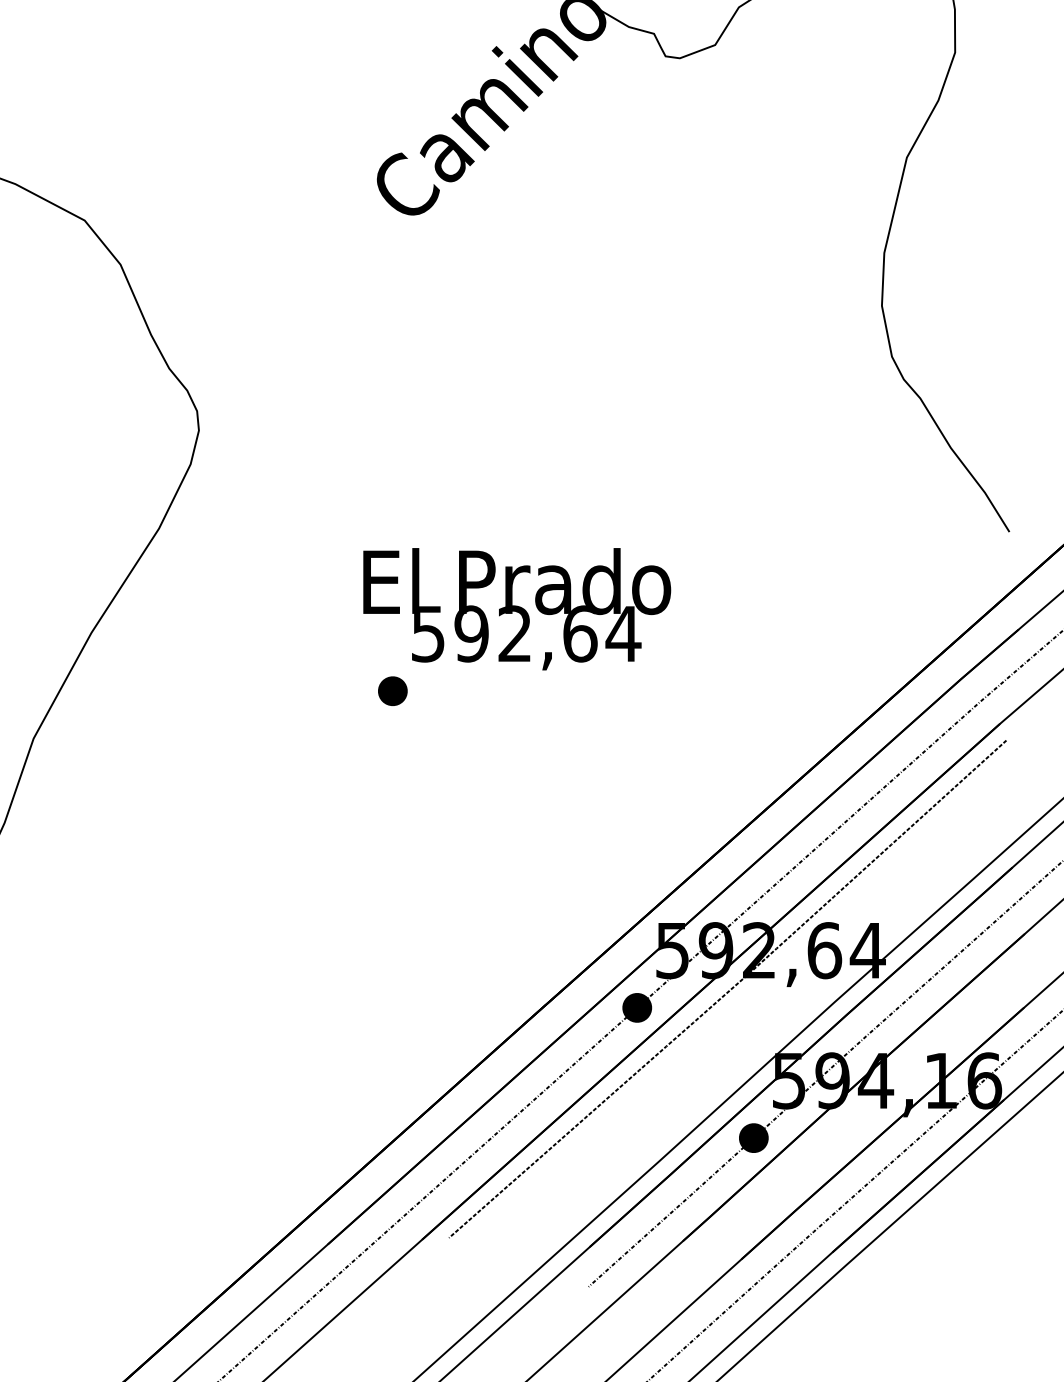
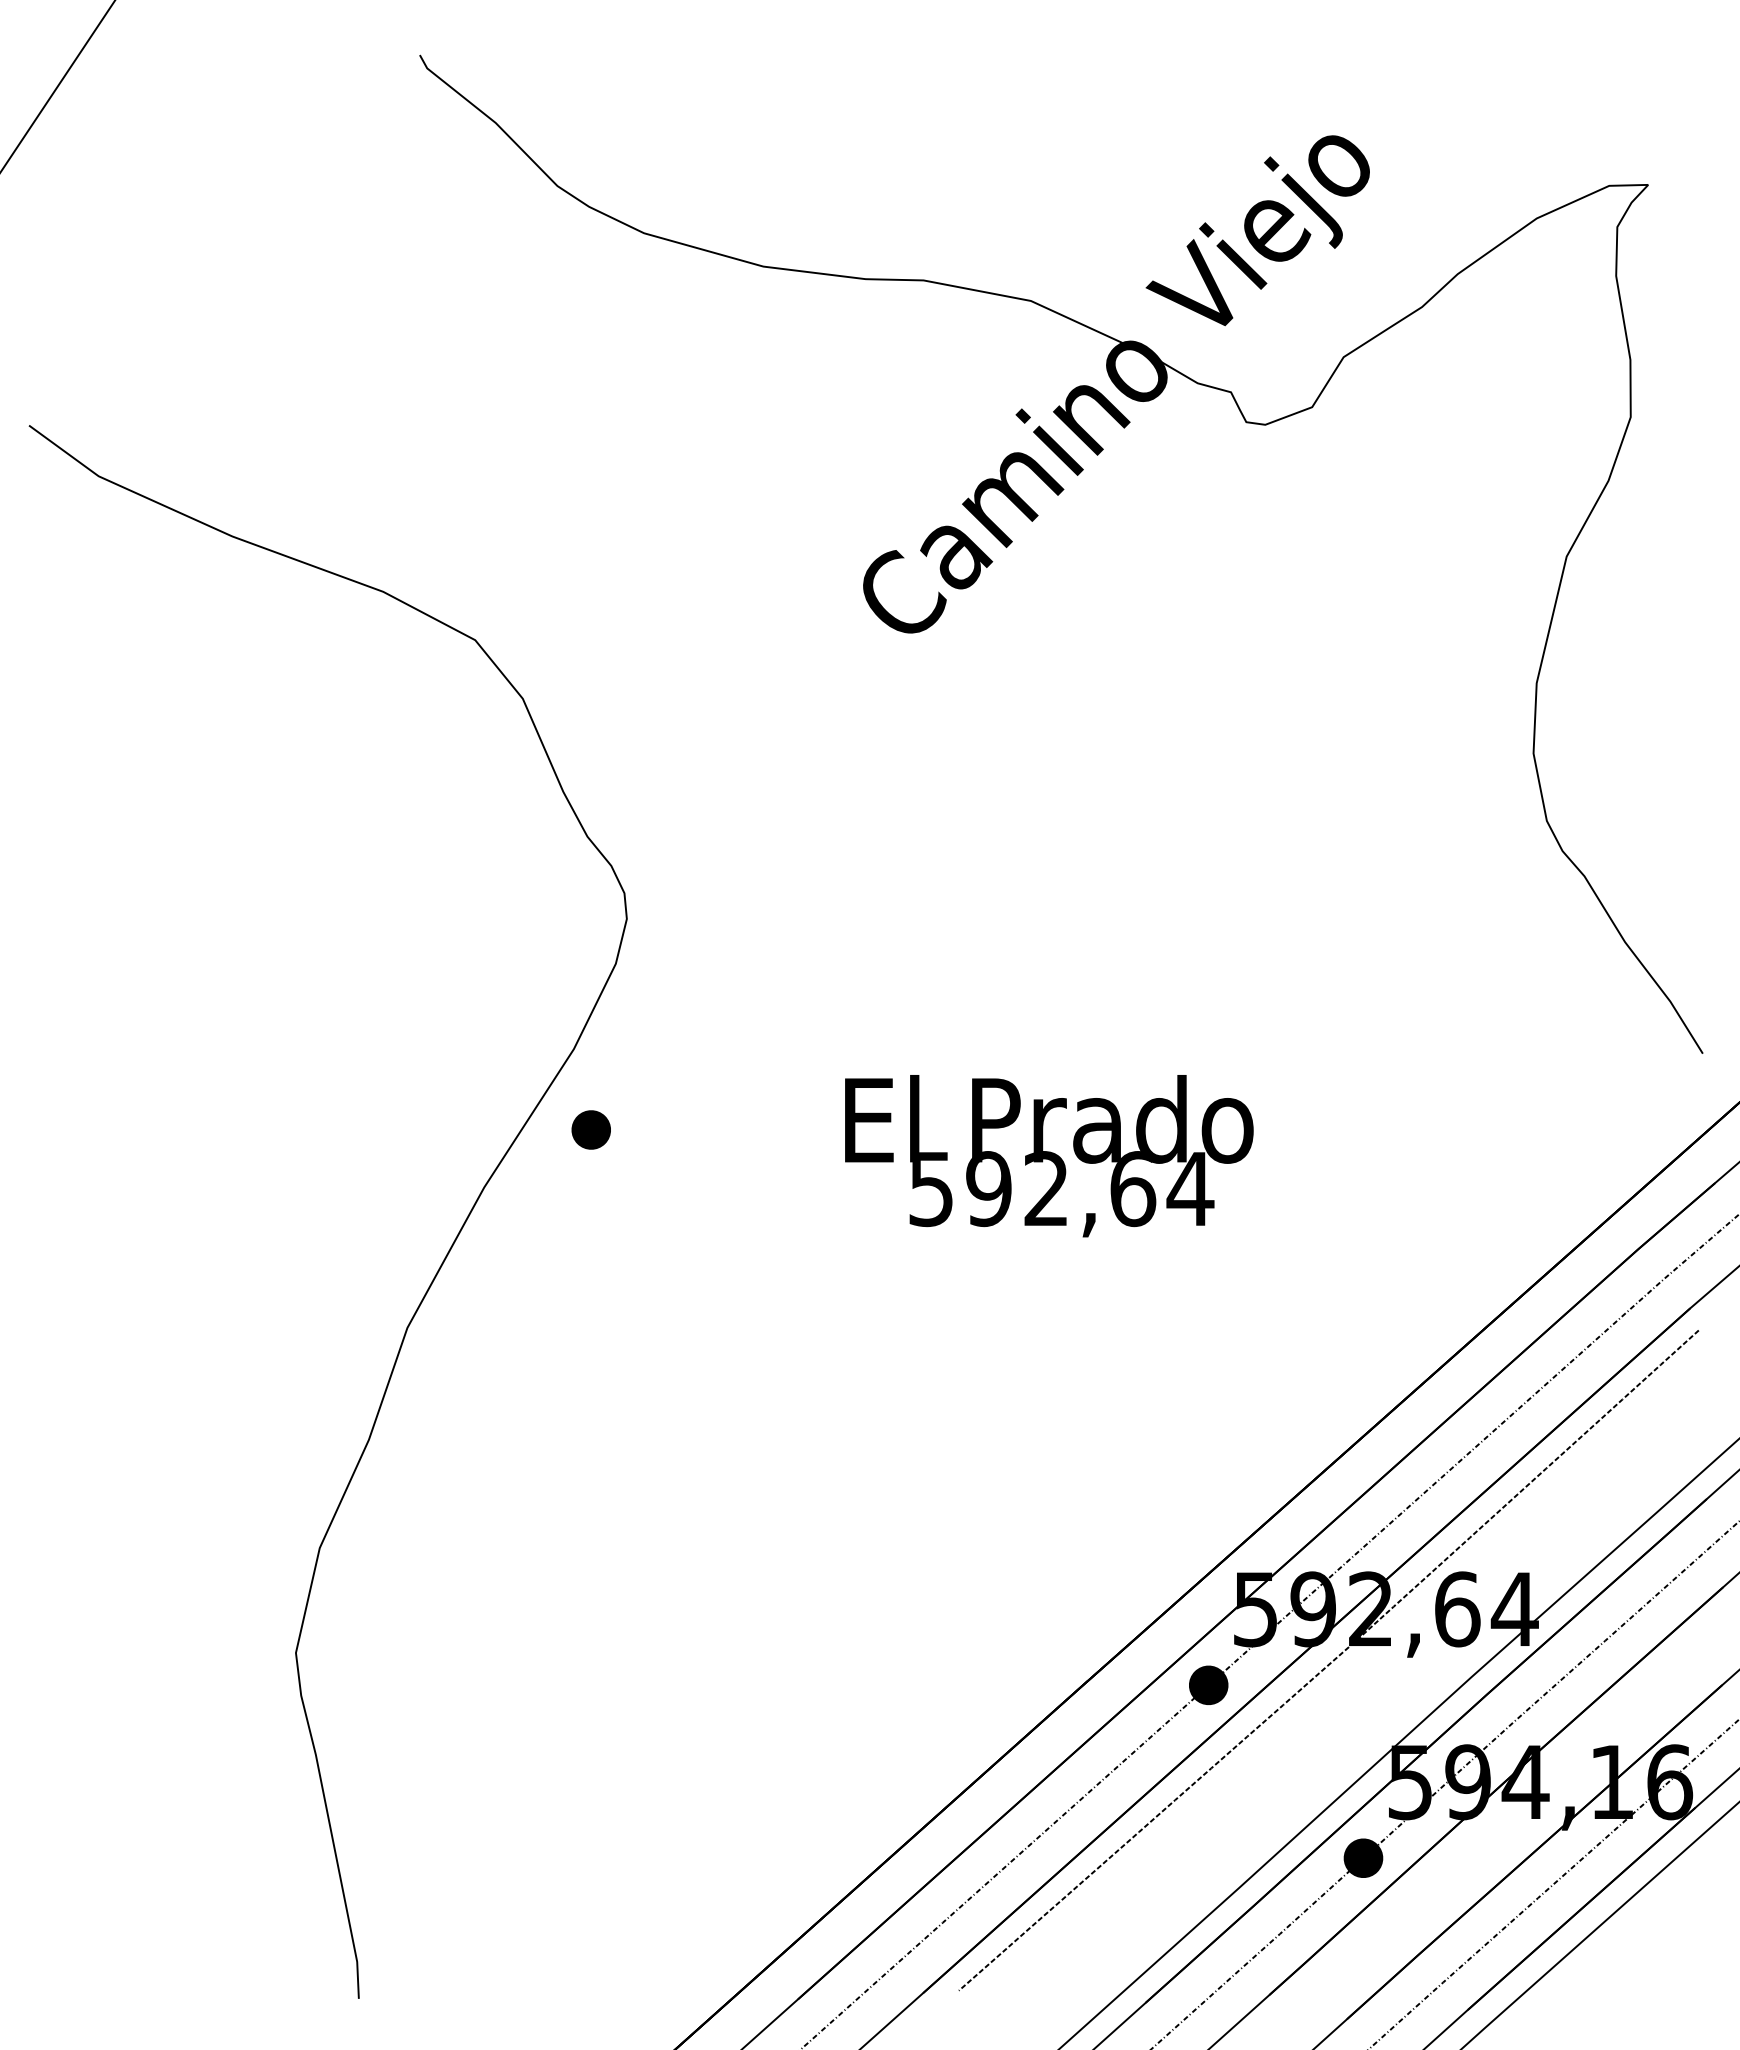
part: (392, 690) -> (590, 1129), moved

